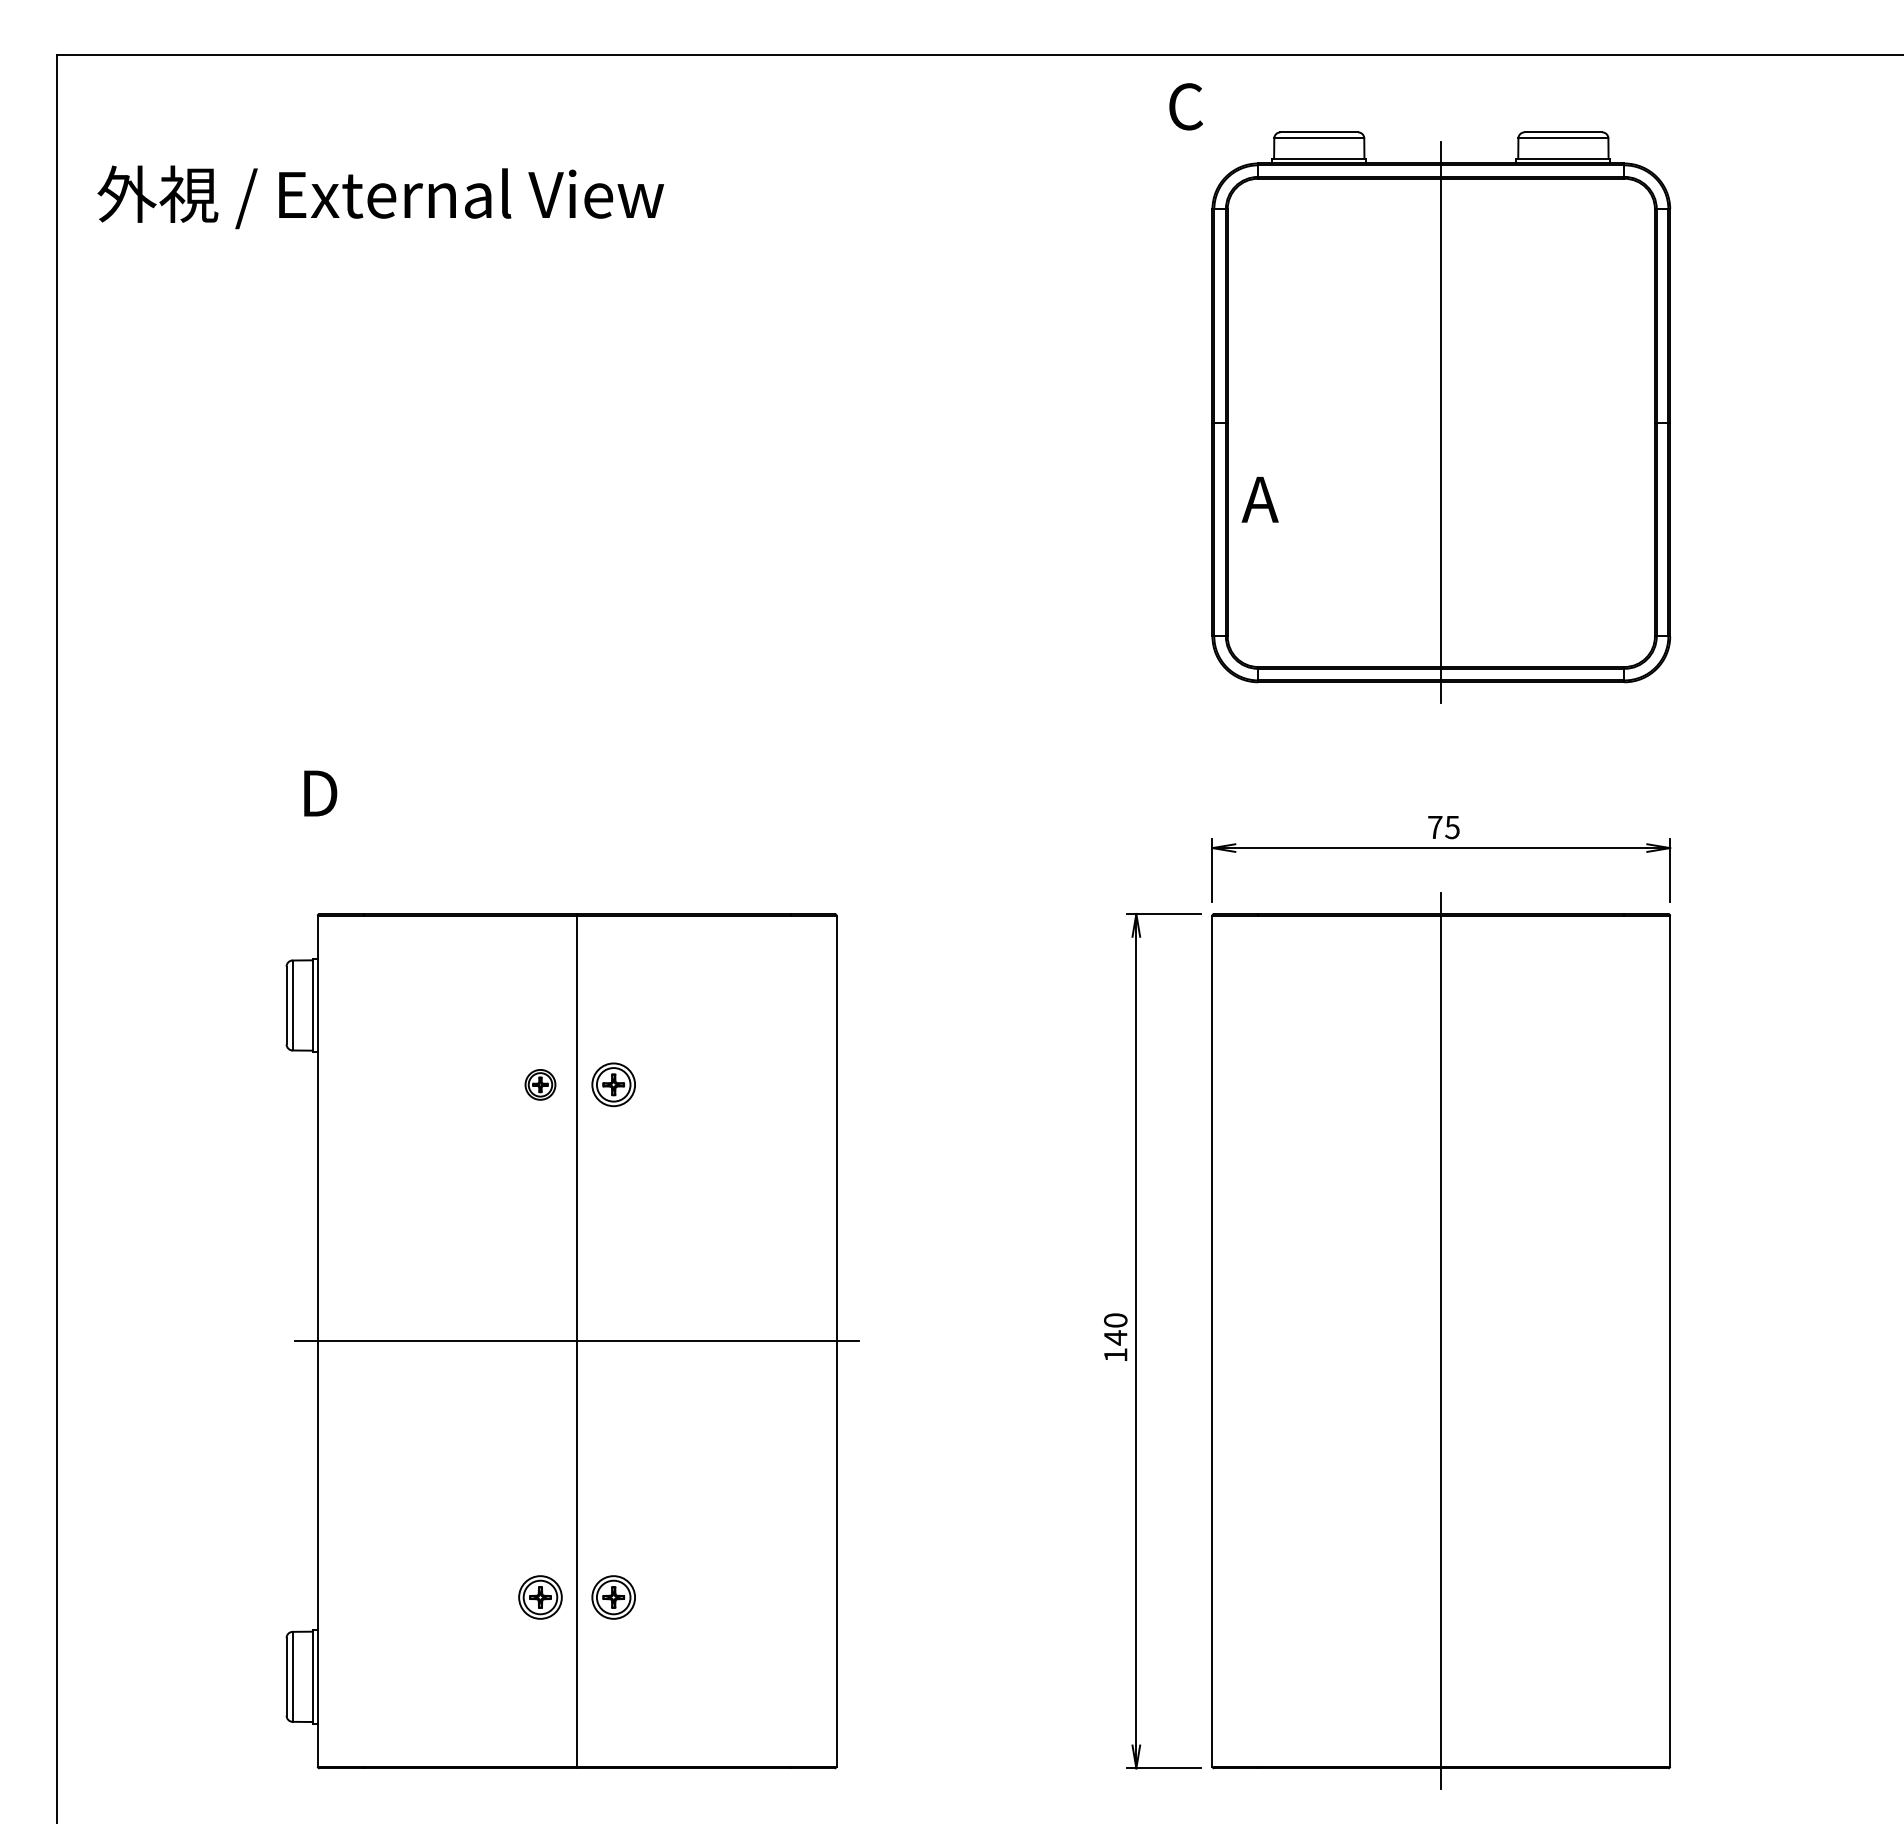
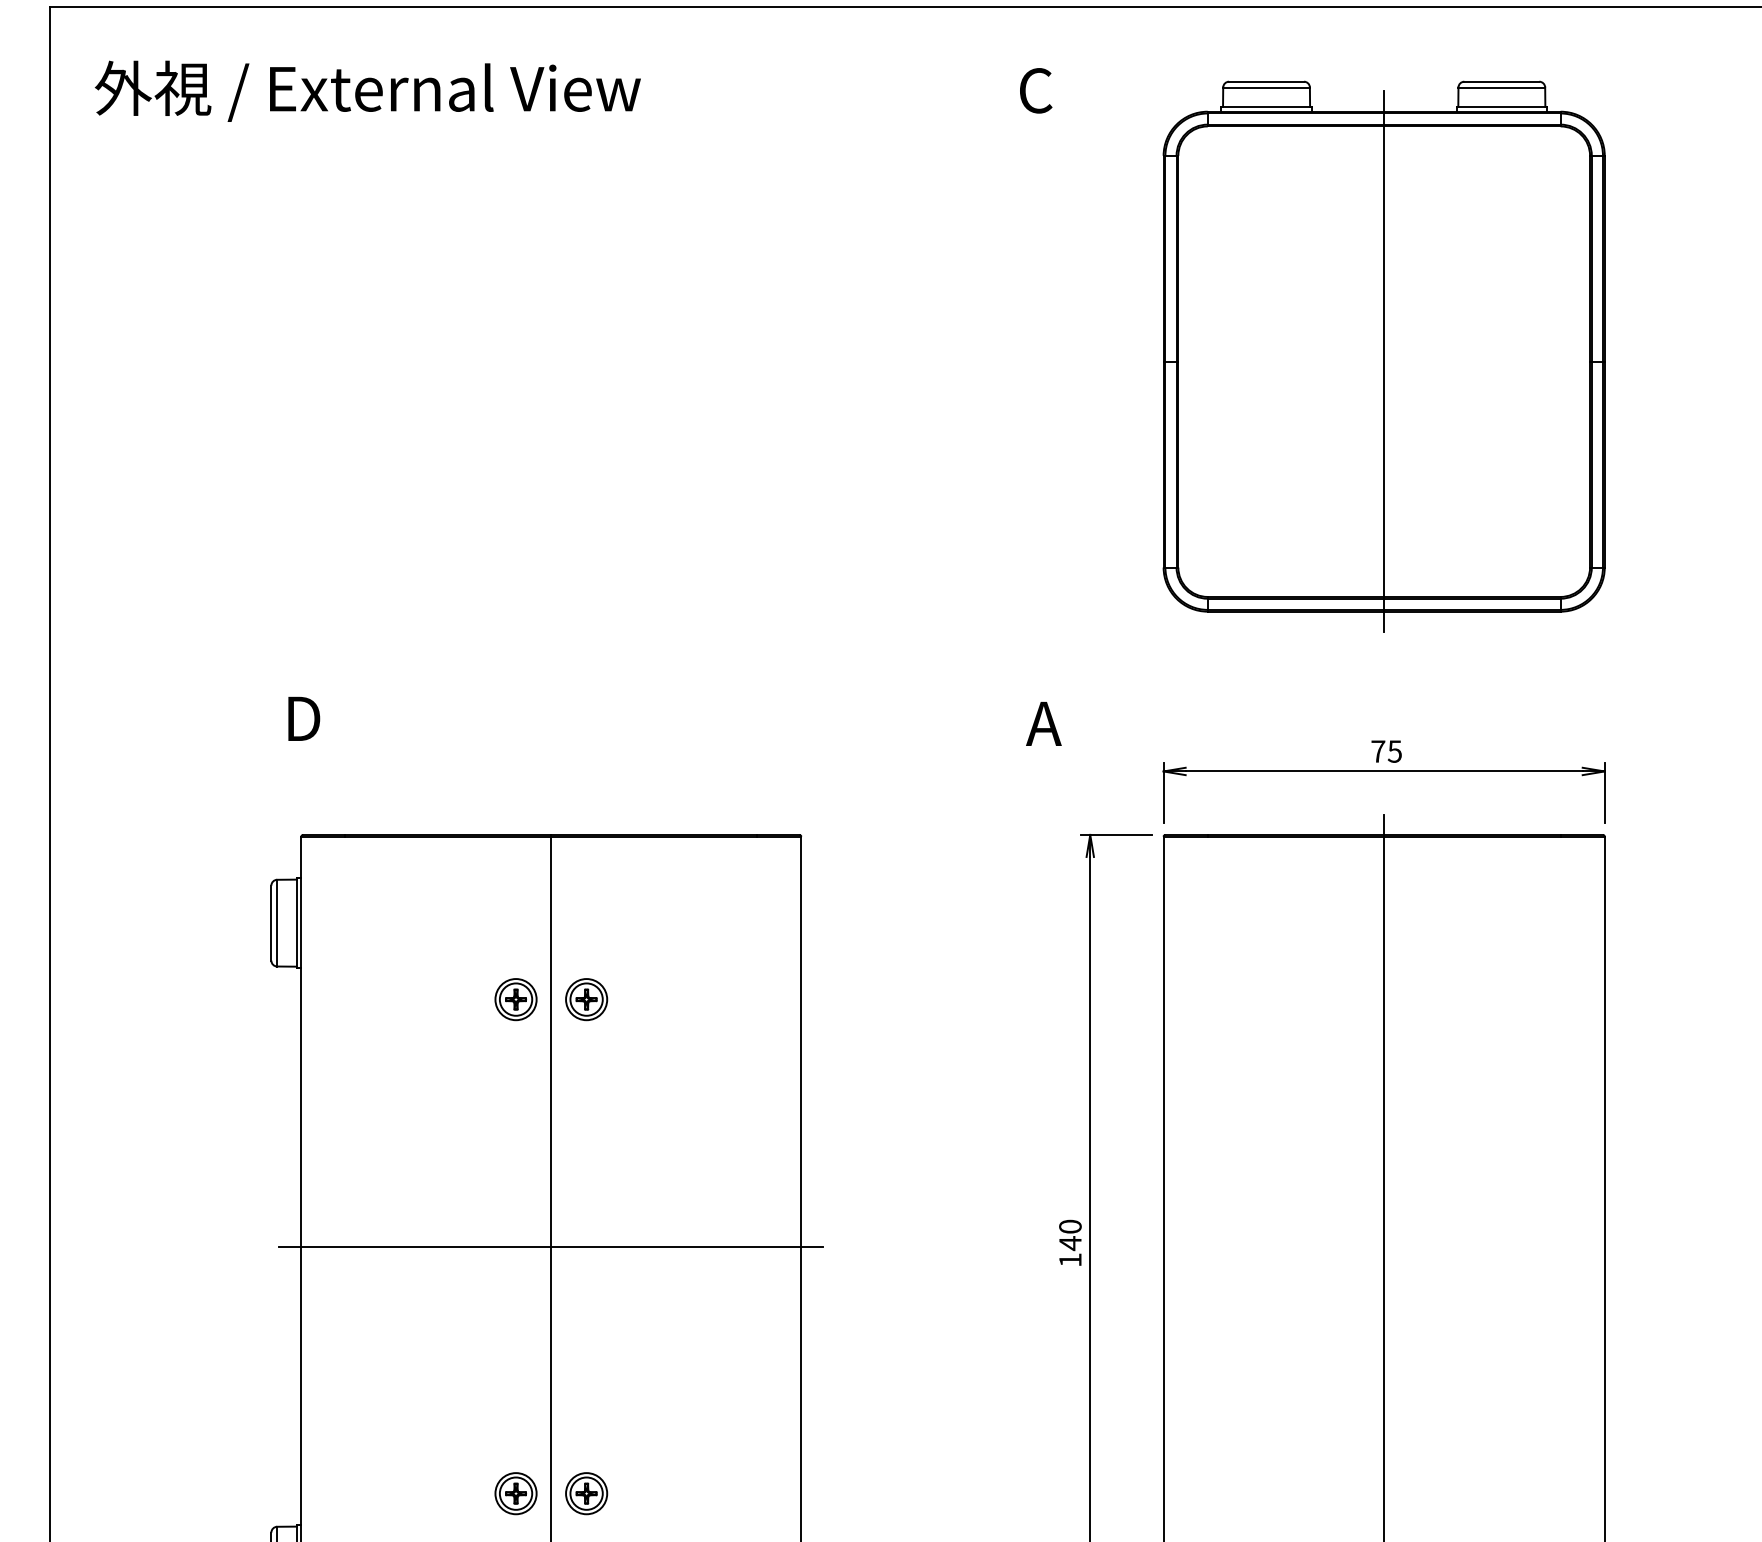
text: (1185, 106) -> (1035, 90), moved
text: (380, 197) -> (367, 91), moved
text: (1259, 499) -> (1043, 723), moved
part: (540, 1084) -> (516, 999), size x1.43

